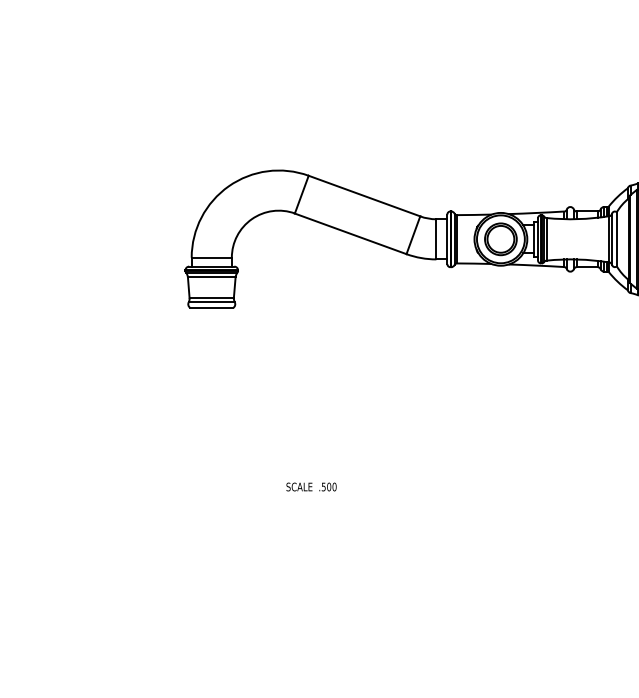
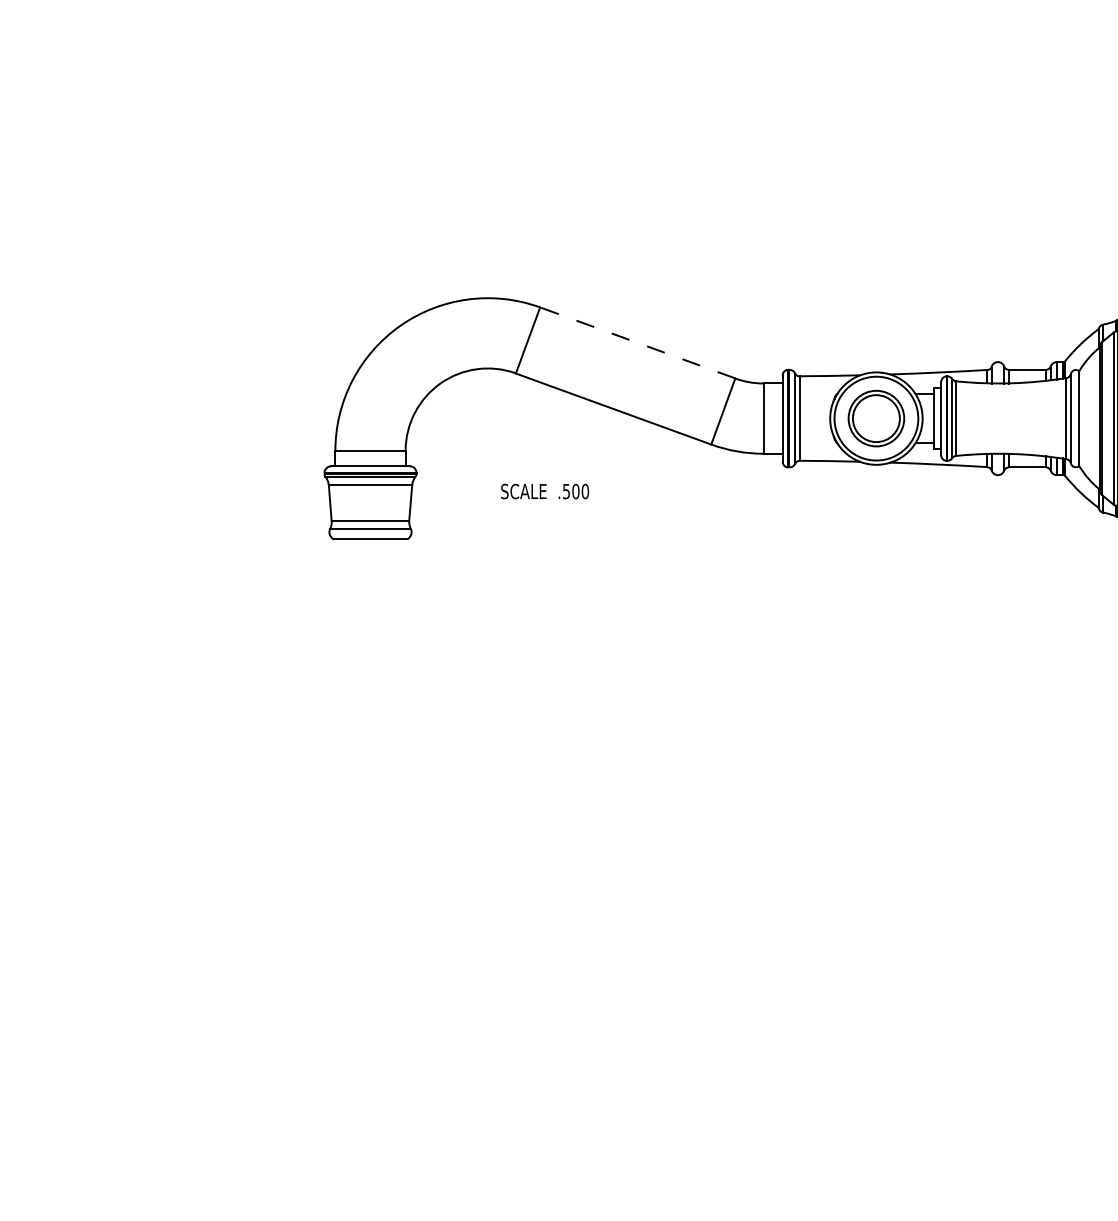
line: (364, 195) -> (637, 341), solid -> dashed
text: (311, 486) -> (545, 490), moved

